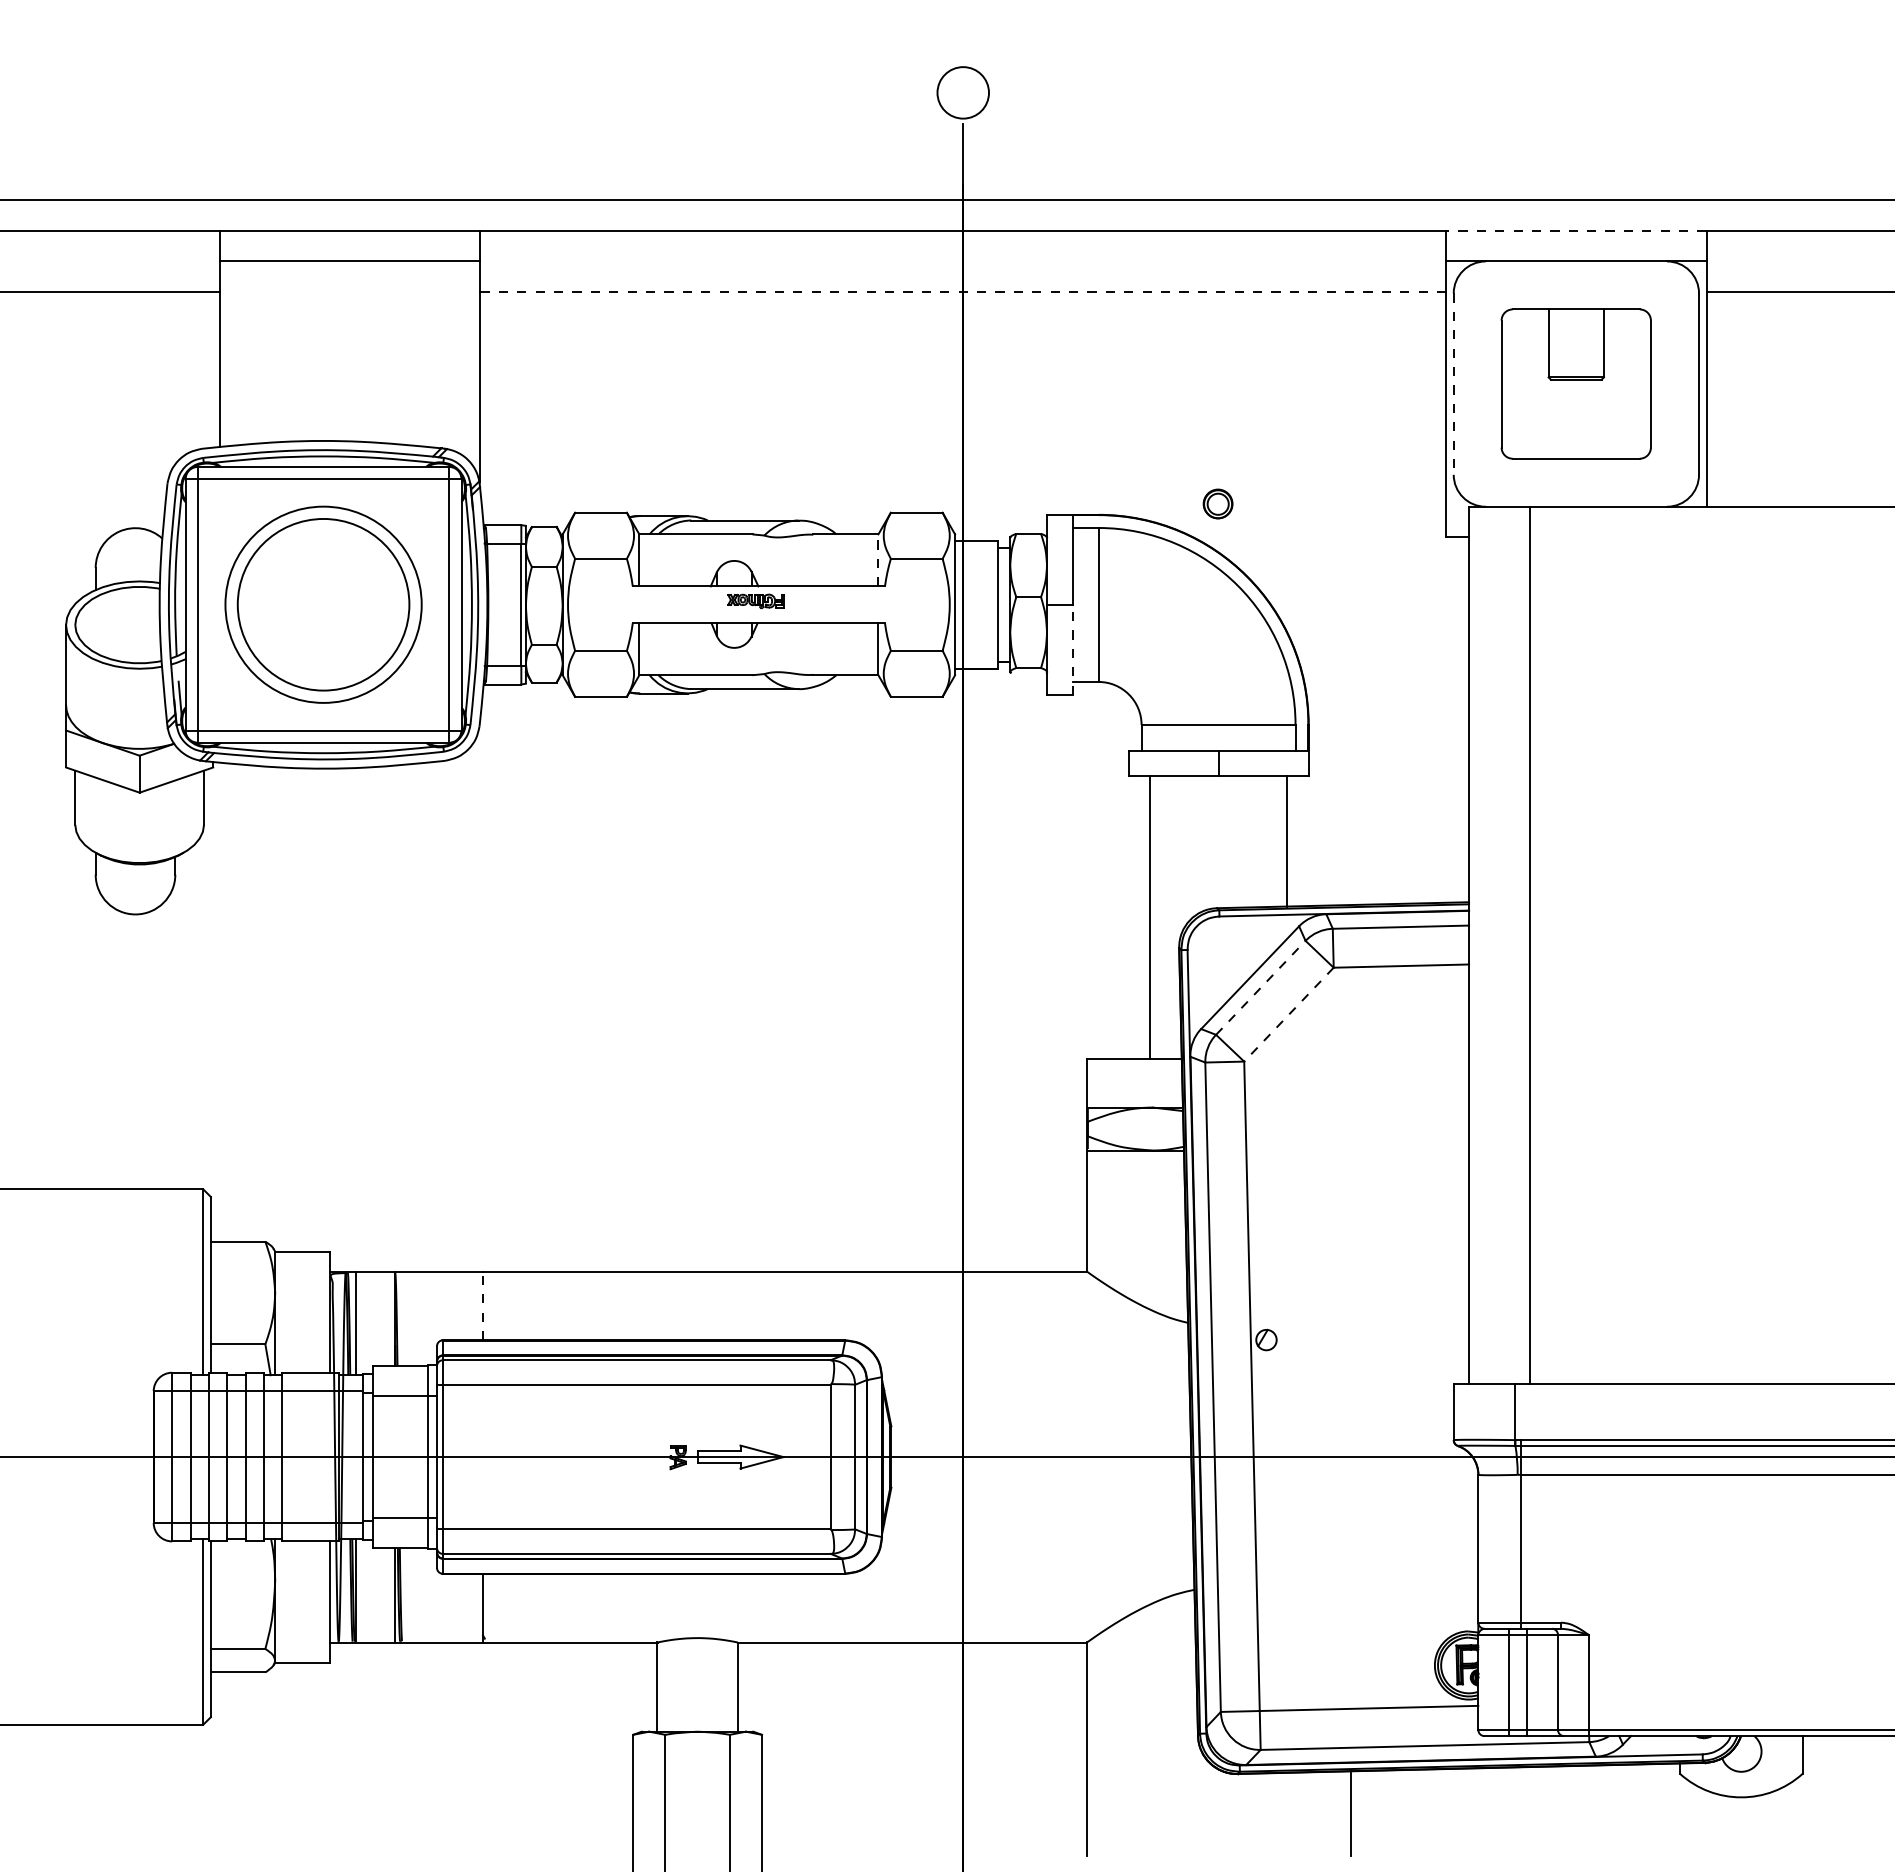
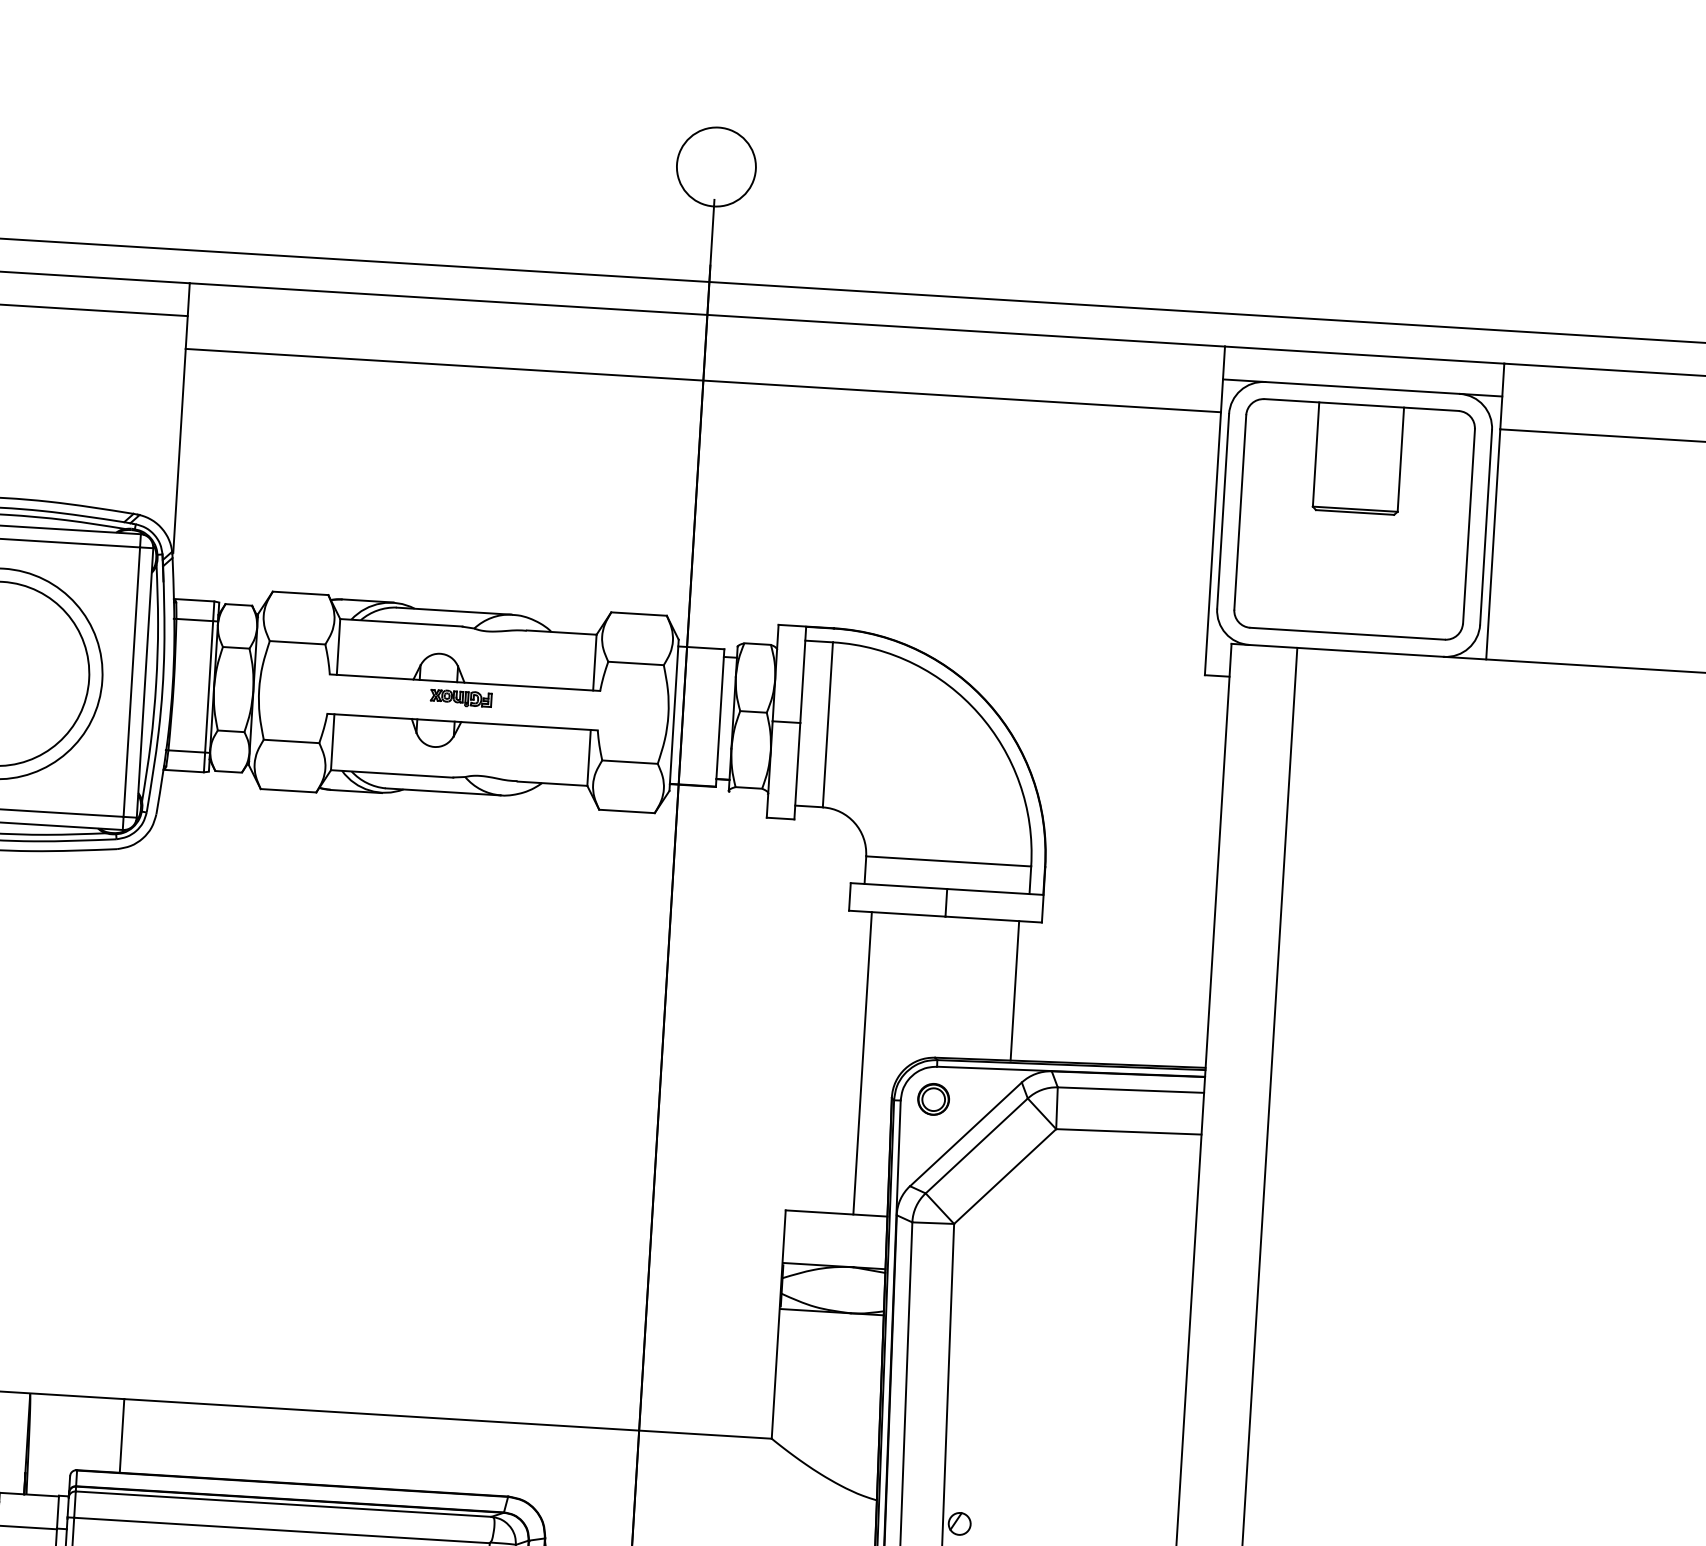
circle: (963, 92) -> (716, 166), size x1.43
line: (1575, 230) -> (1363, 354), dashed -> solid
line: (963, 292) -> (703, 381), dashed -> solid
part: (1575, 383) -> (1353, 518), size x1.43
line: (1453, 384) -> (1222, 511), dashed -> solid
part: (1217, 503) -> (933, 1098), moved
line: (878, 559) -> (594, 661), dashed -> solid
line: (1072, 649) -> (797, 770), dashed -> solid
line: (1260, 987) -> (976, 1145), dashed -> solid
line: (1288, 1014) -> (1004, 1176), dashed -> solid
line: (482, 1305) -> (121, 1435), dashed -> solid

